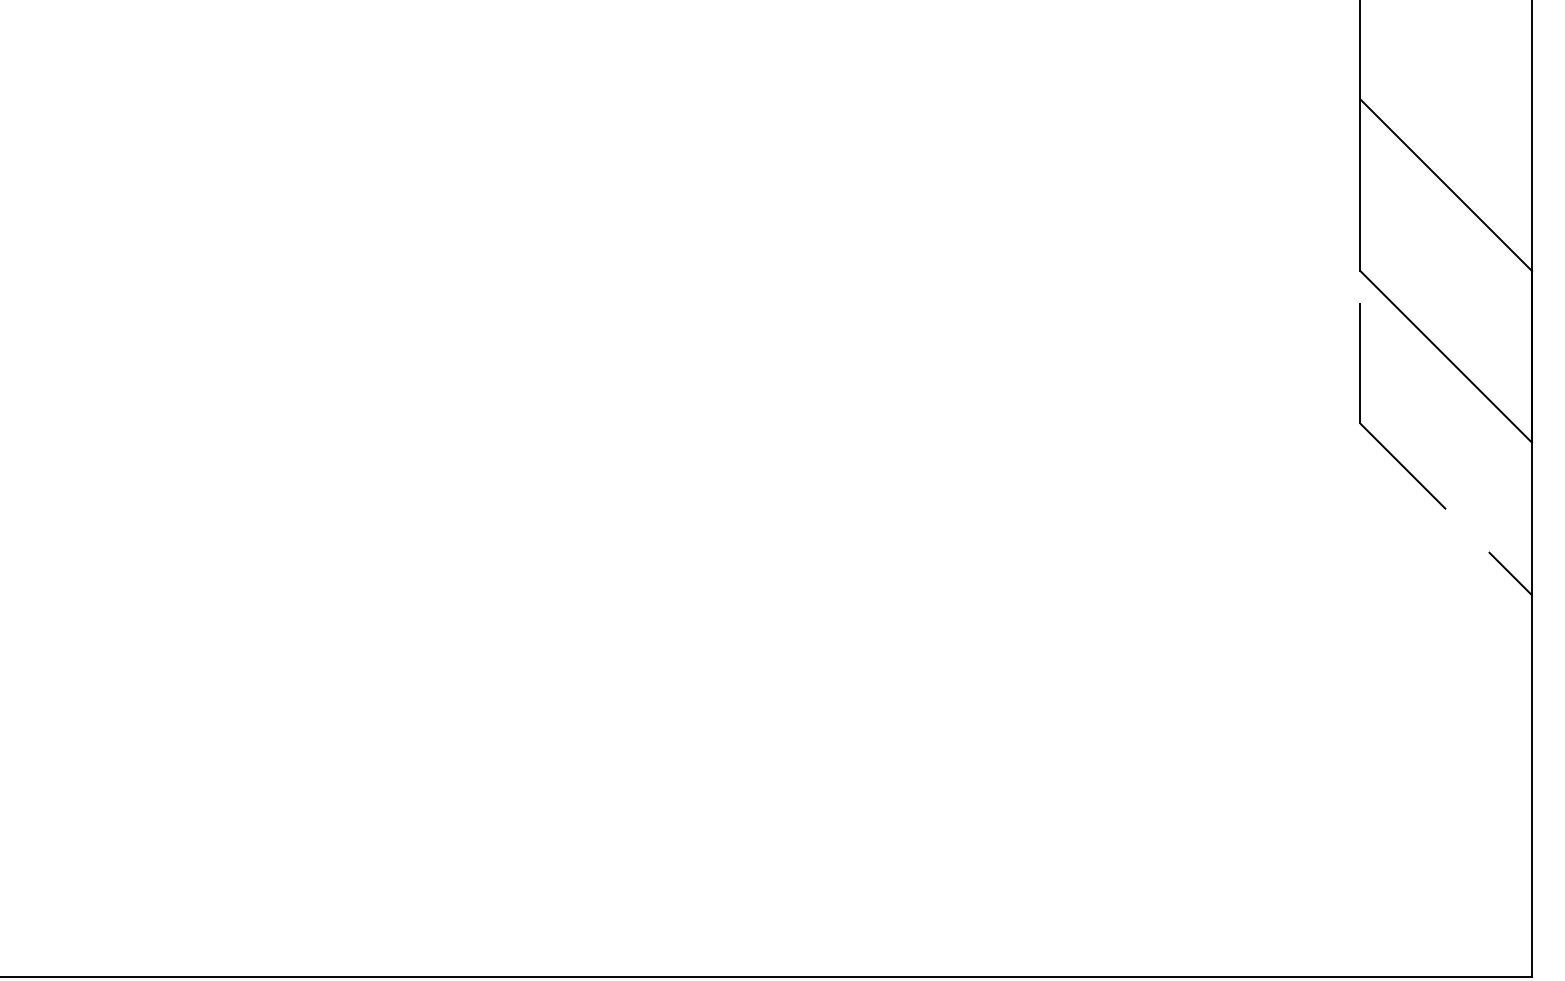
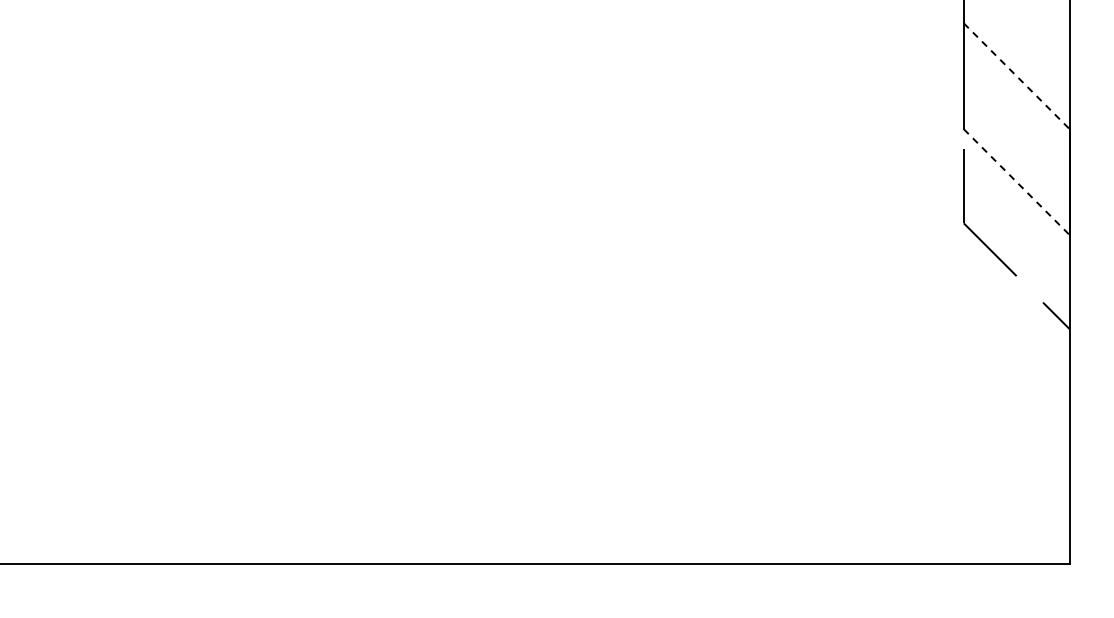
line: (1445, 185) -> (1016, 76), solid -> dashed
line: (1445, 357) -> (1016, 182), solid -> dashed

